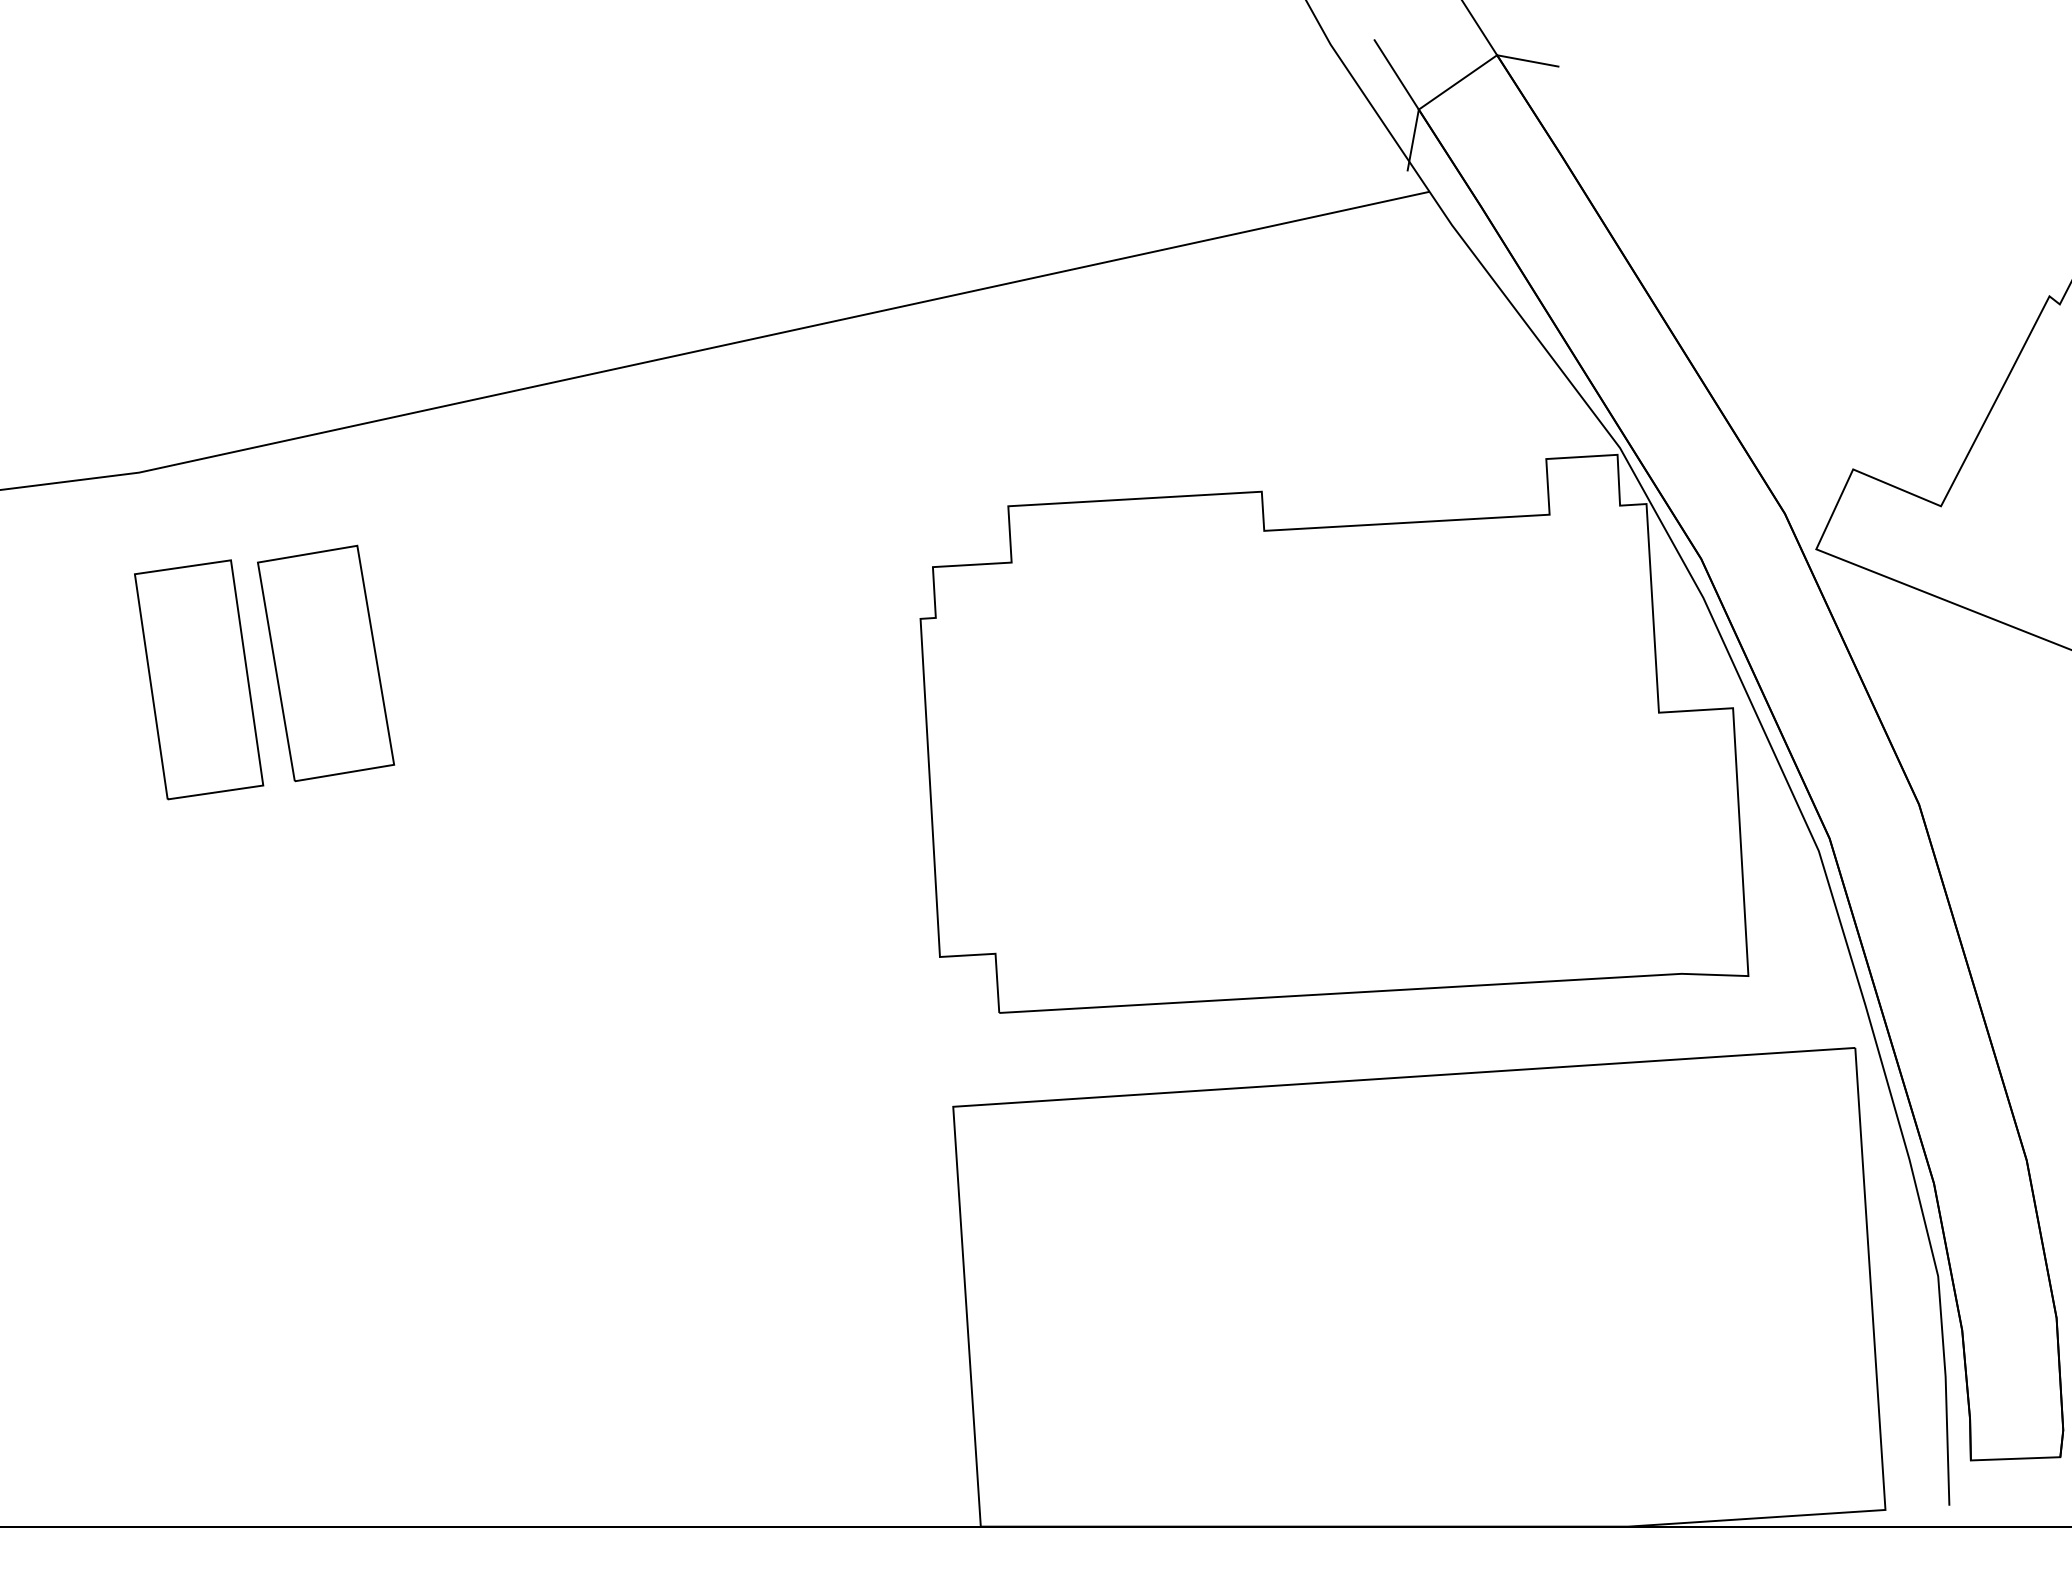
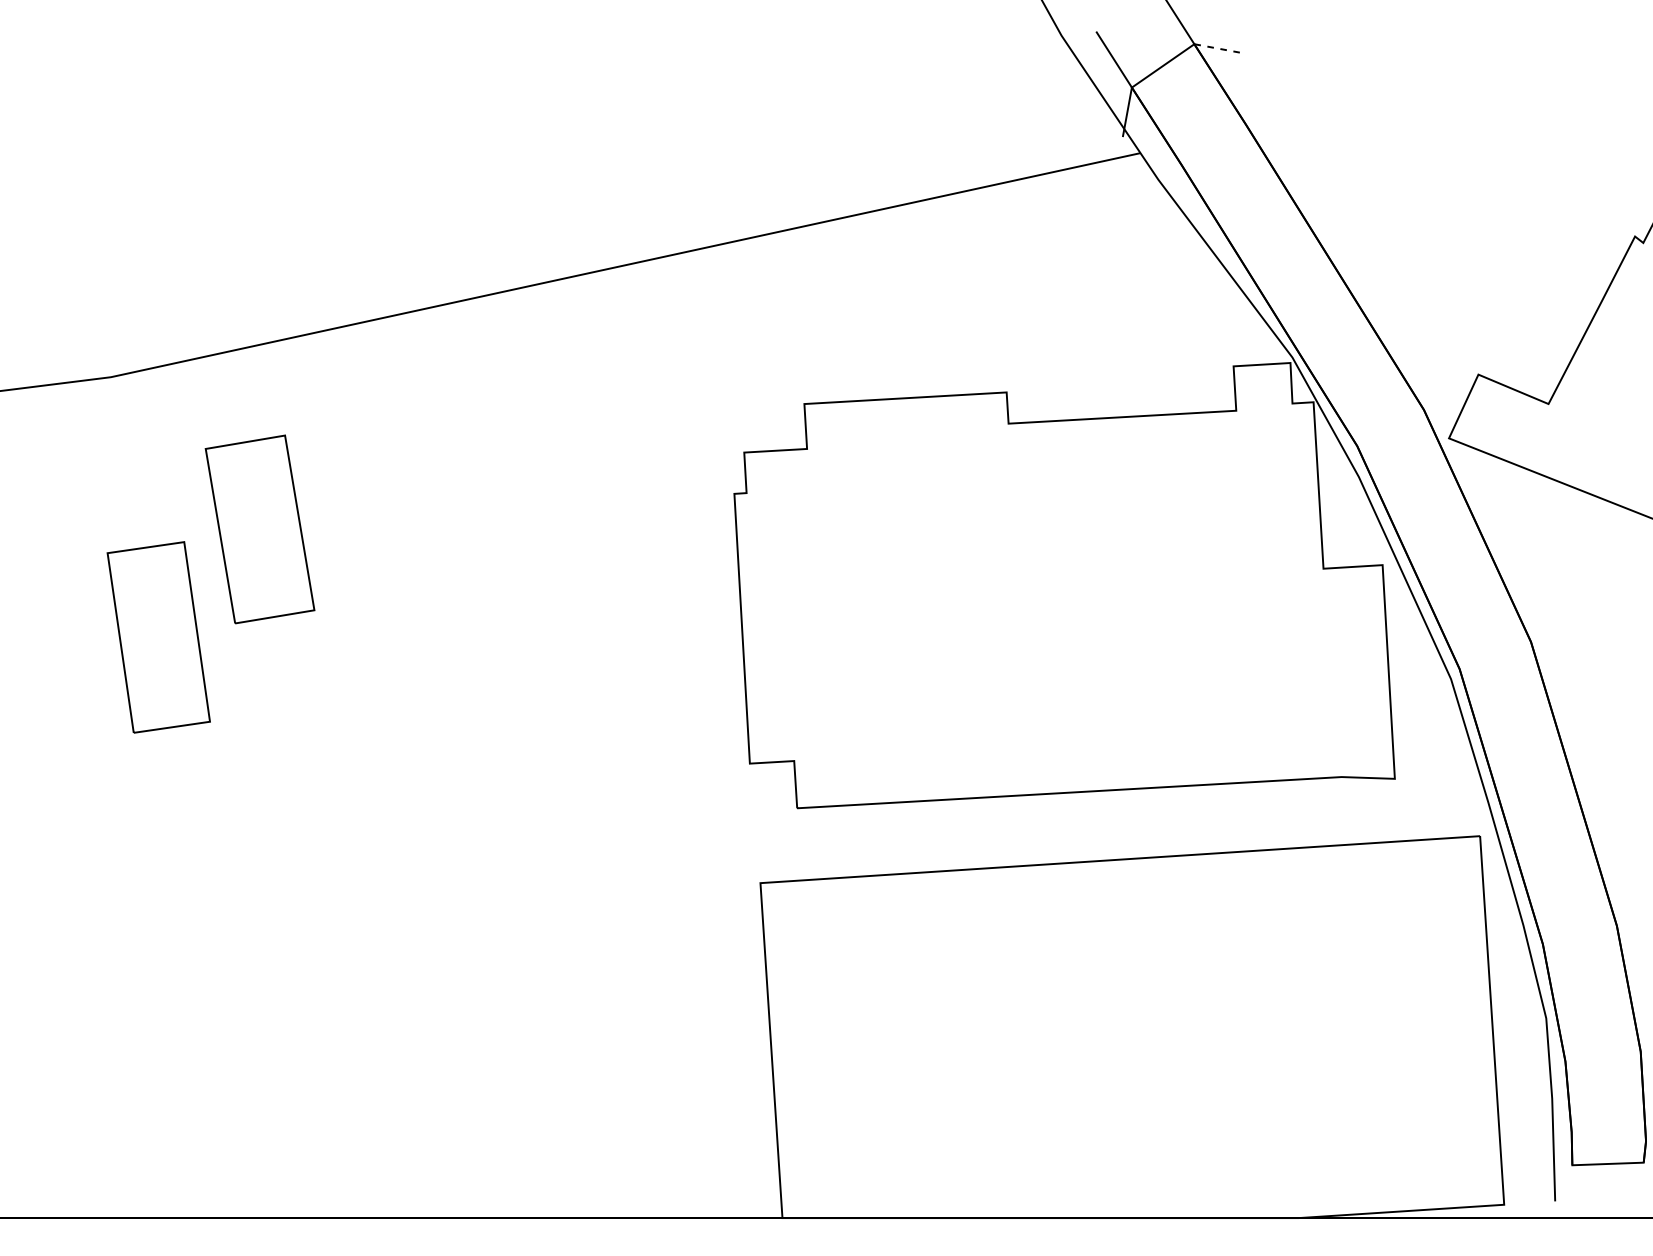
line: (1528, 61) -> (1219, 49), solid -> dashed
part: (199, 679) -> (159, 637), moved

